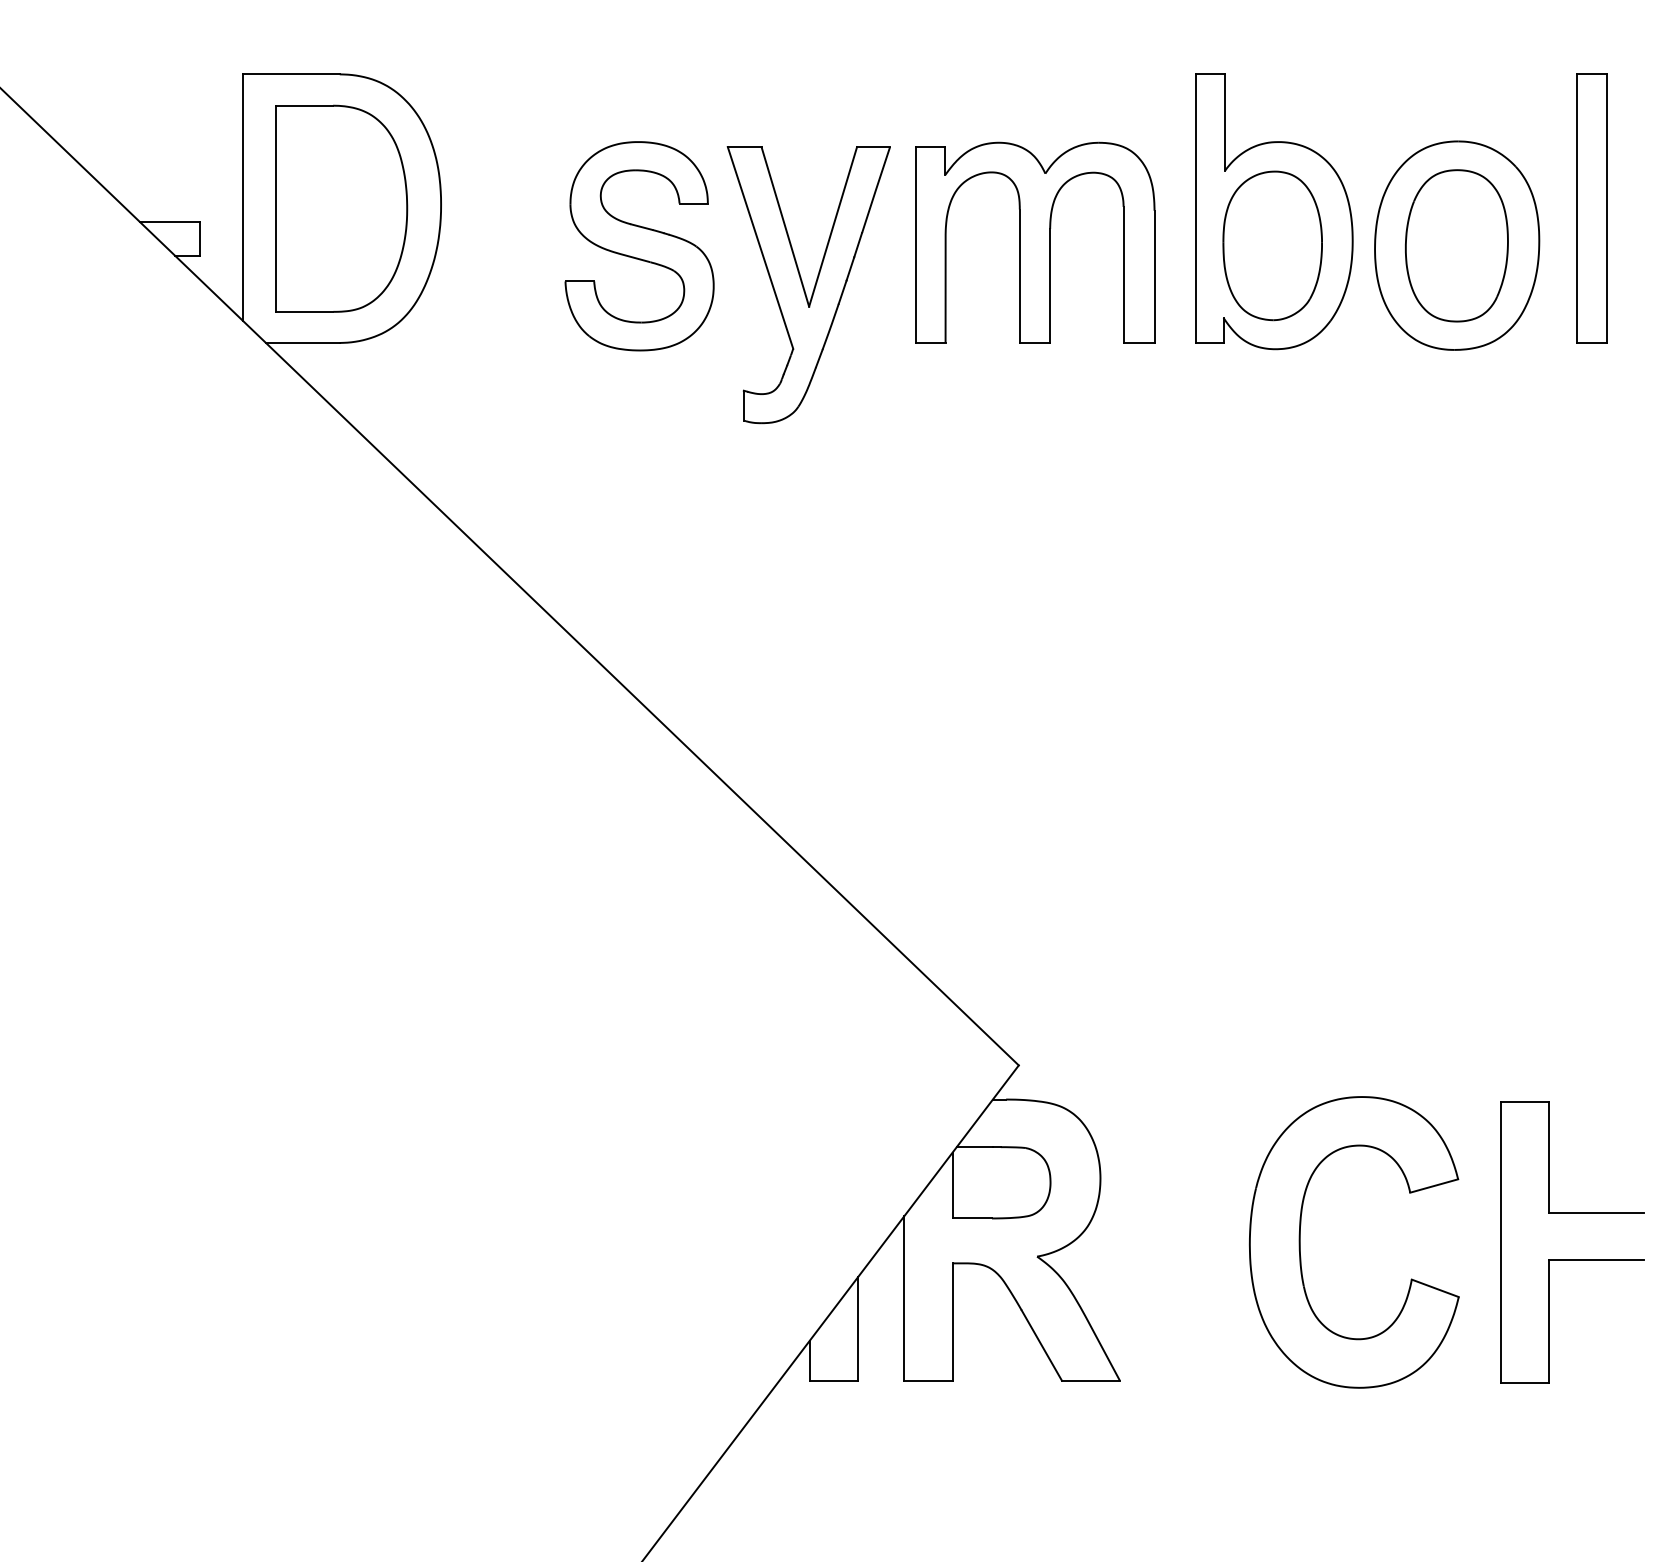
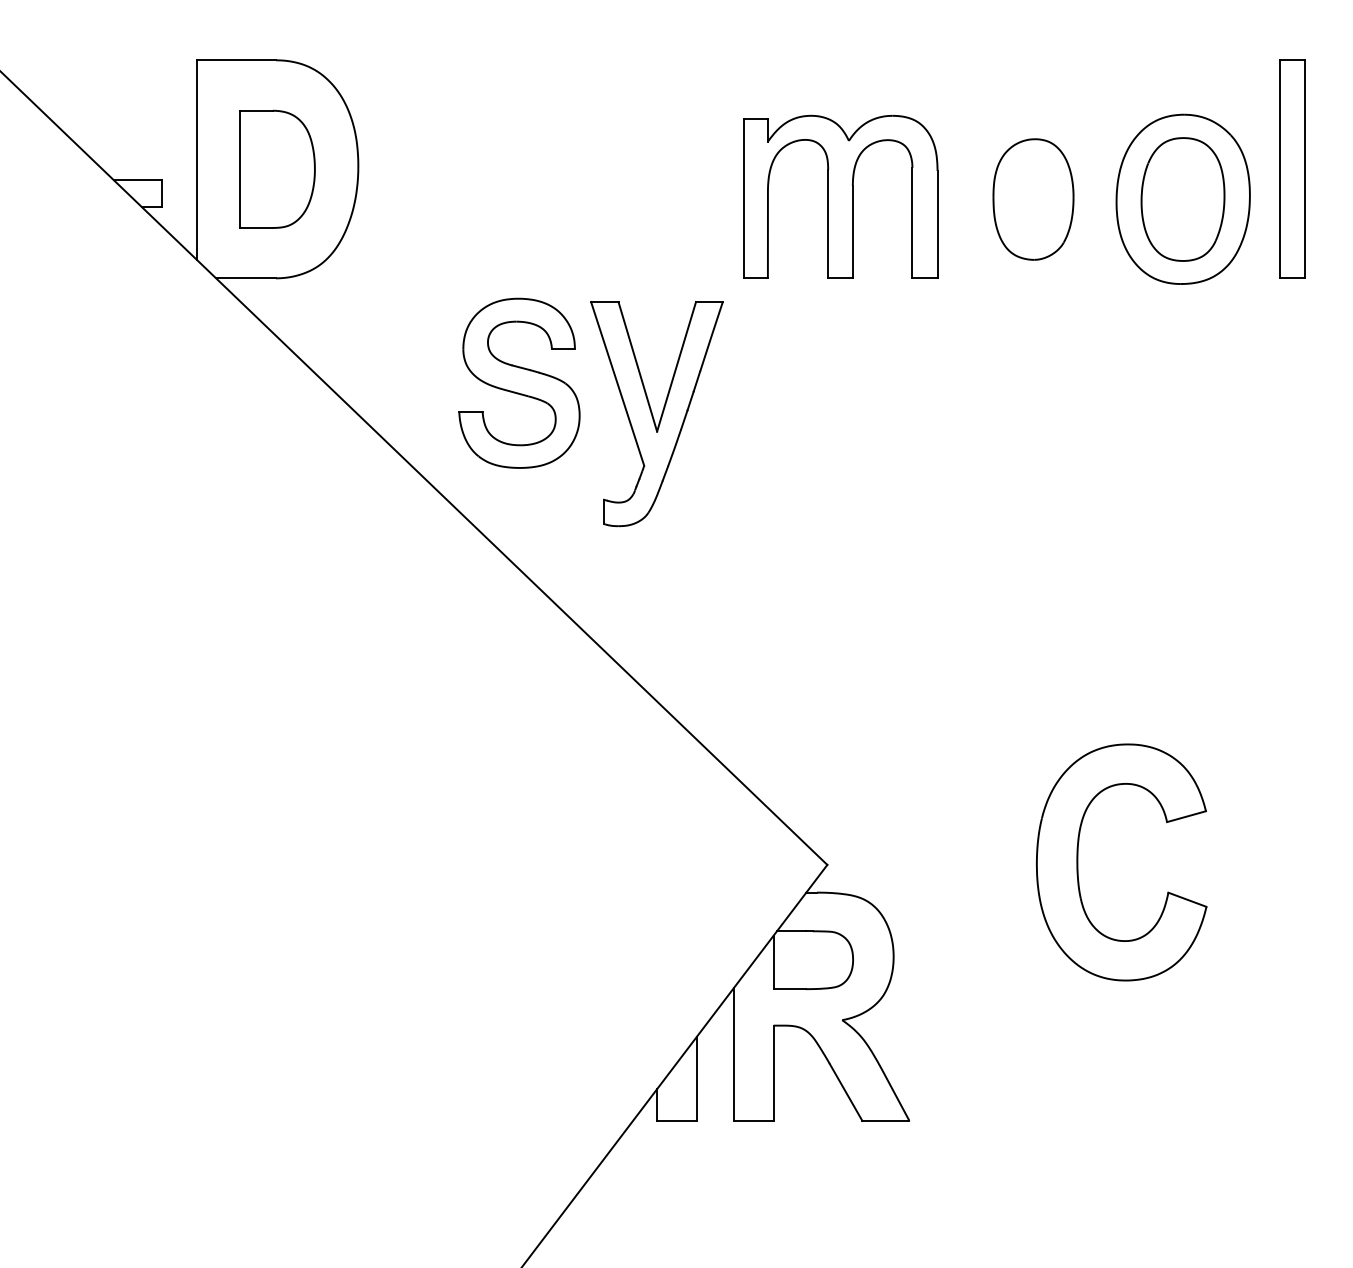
part: (341, 208) -> (277, 169), size x0.7
part: (1274, 211) -> (1034, 171), removed
part: (639, 246) -> (519, 383), moved
part: (808, 285) -> (656, 414), moved
part: (1300, 1242) -> (1077, 862), moved
part: (1572, 1259) -> (1276, 1022), removed

